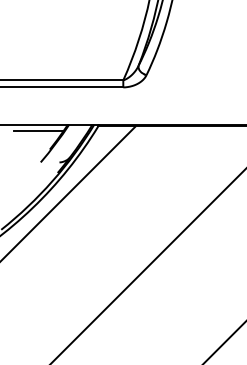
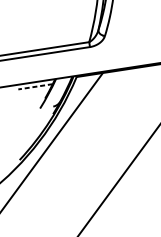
line: (39, 131) -> (35, 87), solid -> dashed

